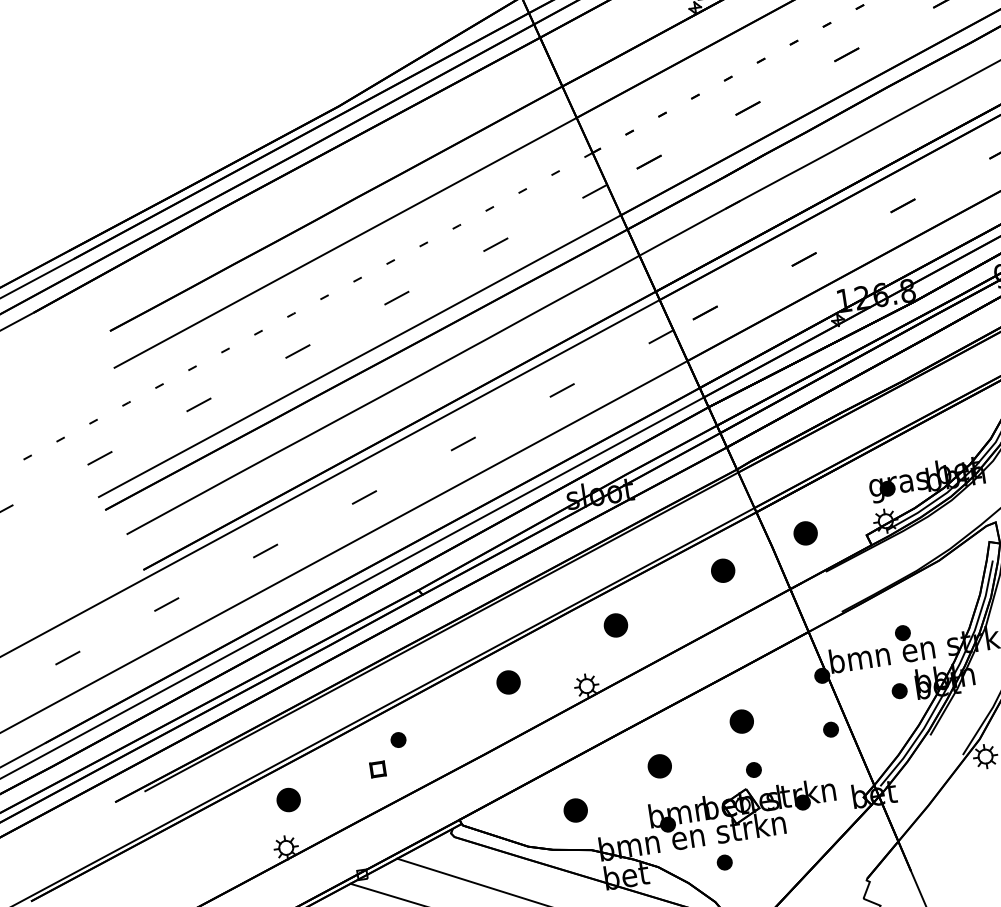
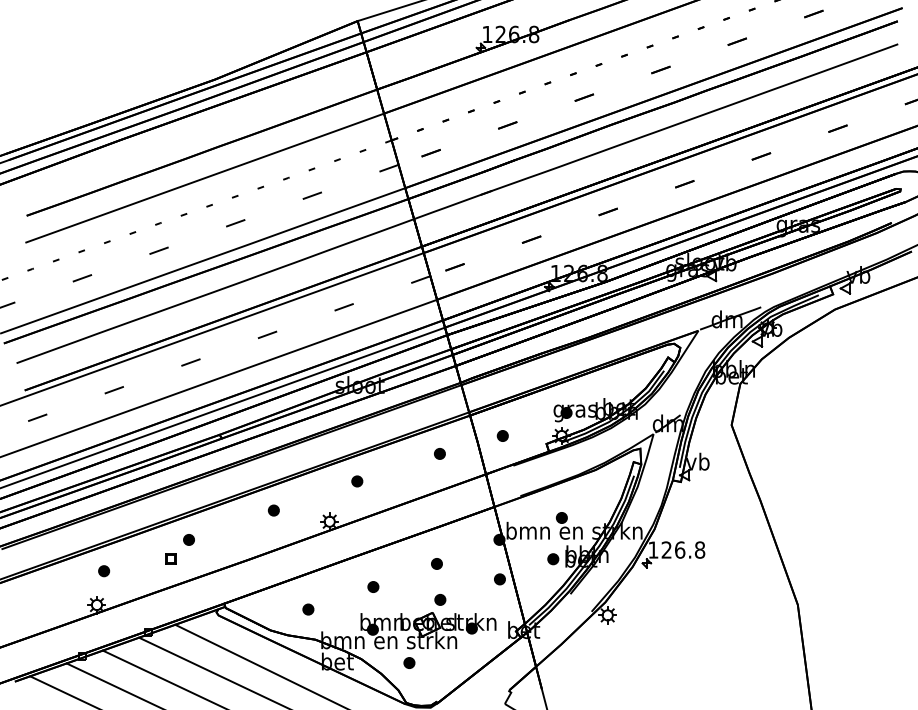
part: (804, 532) -> (502, 435), size x0.62
part: (722, 570) -> (439, 453), size x0.62
part: (616, 625) -> (357, 481), size x0.62
part: (507, 682) -> (273, 510), size x0.62
part: (741, 721) -> (436, 563), size x0.62
part: (659, 765) -> (373, 586), size x0.62
part: (289, 800) -> (104, 571), size x0.62
part: (575, 810) -> (308, 609), size x0.62

